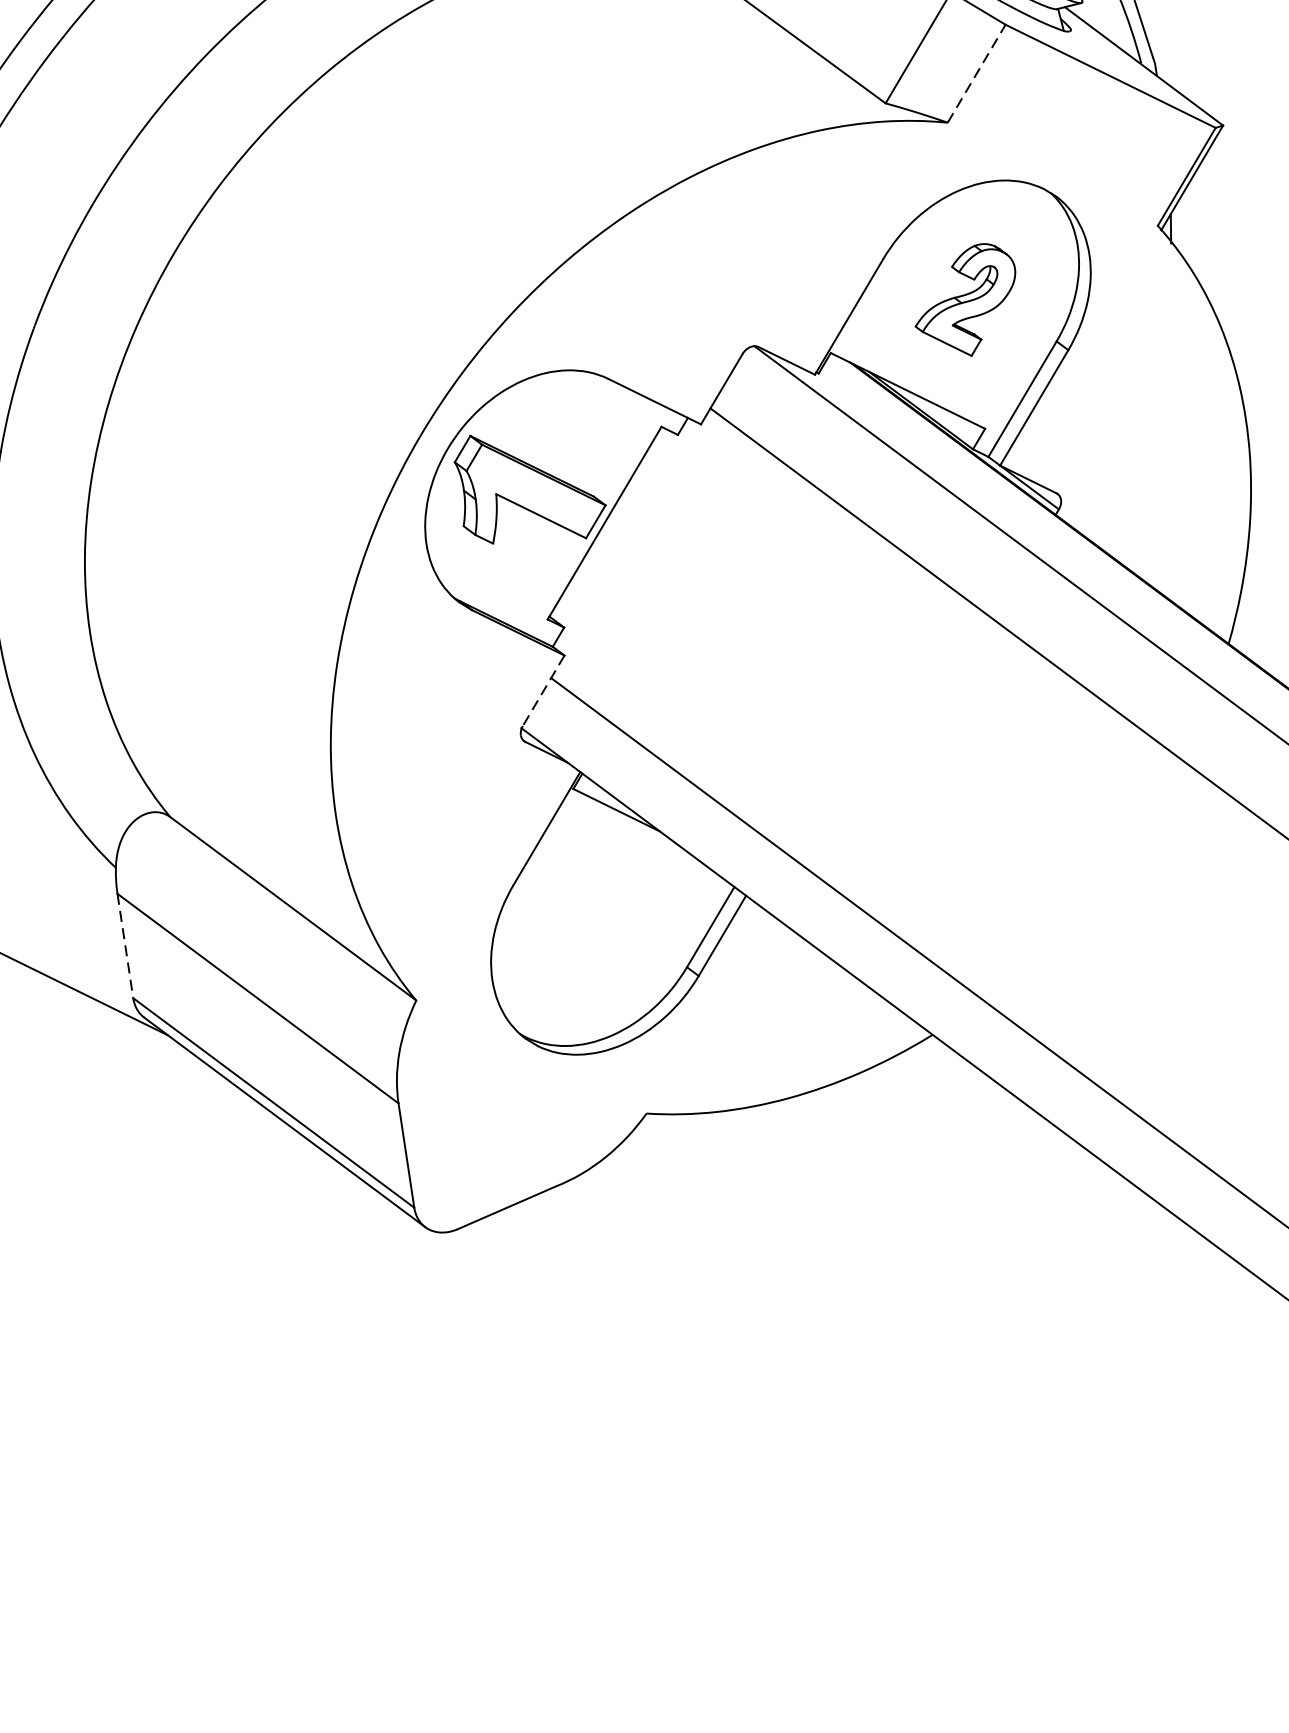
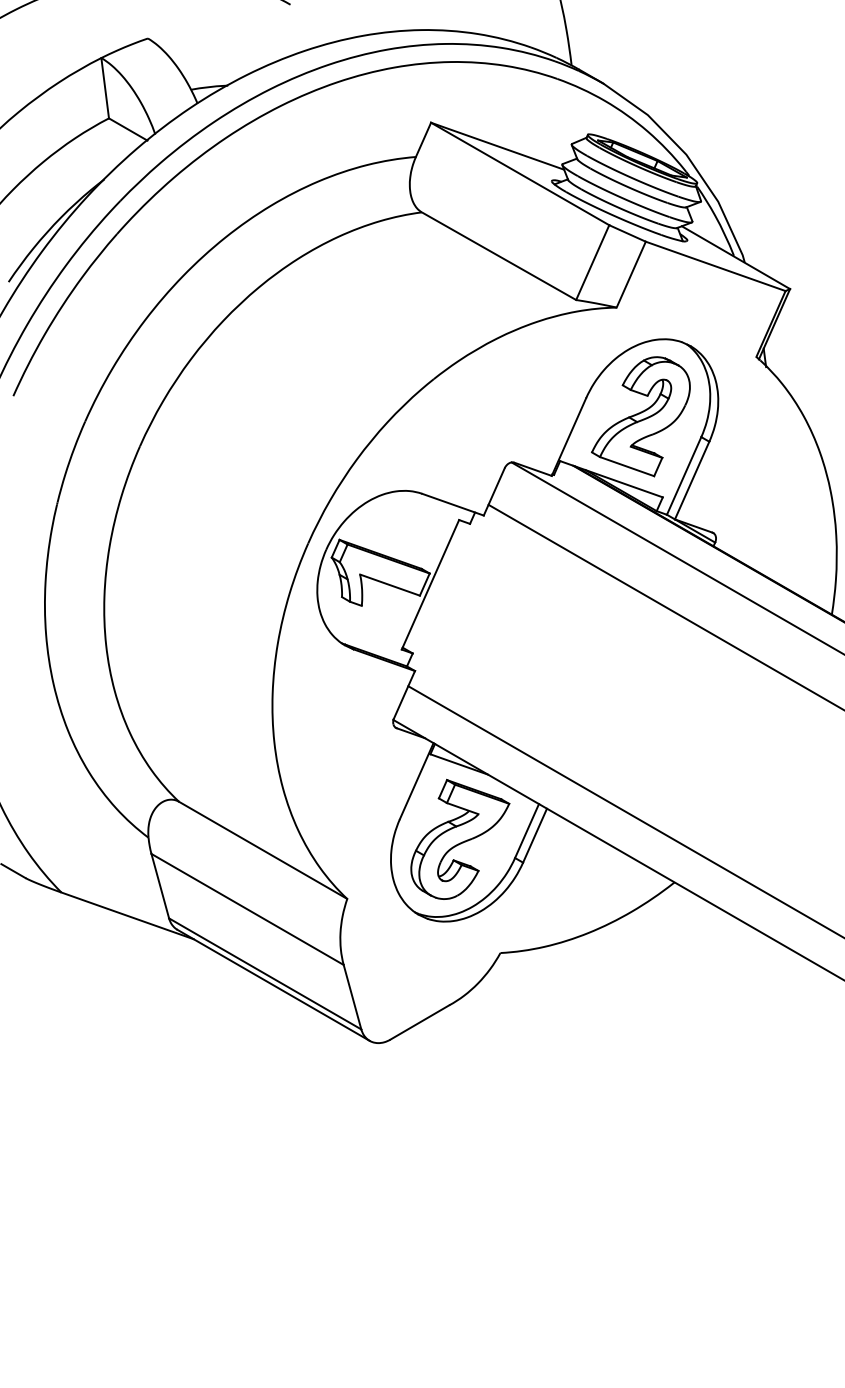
line: (977, 73) -> (631, 274), dashed -> solid
part: (965, 297) -> (640, 416), size x1.67
line: (543, 690) -> (404, 694), dashed -> solid
part: (604, 926) -> (460, 838), added
line: (125, 946) -> (160, 886), dashed -> solid

